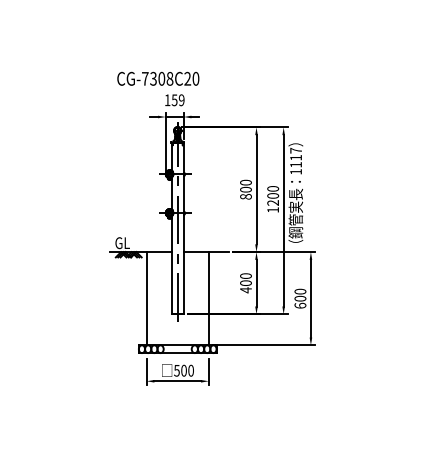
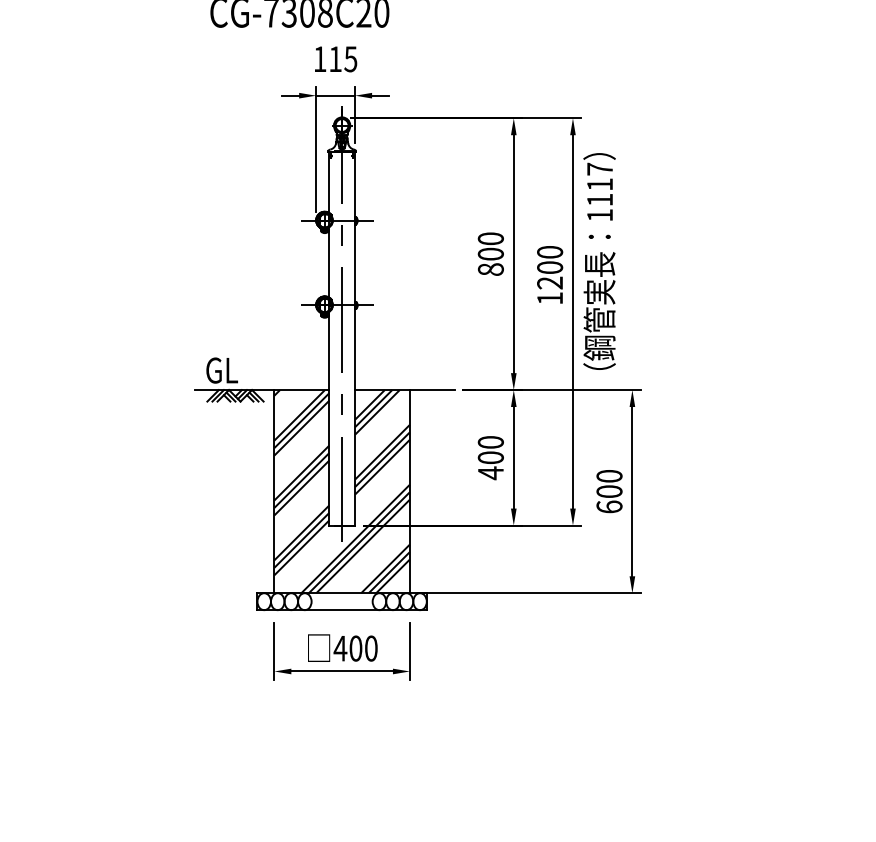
text: (177, 100) -> (341, 59), 159 -> 115
hatch: (177, 298) -> (341, 491), added
text: (176, 370) -> (339, 648), 500 -> 400

